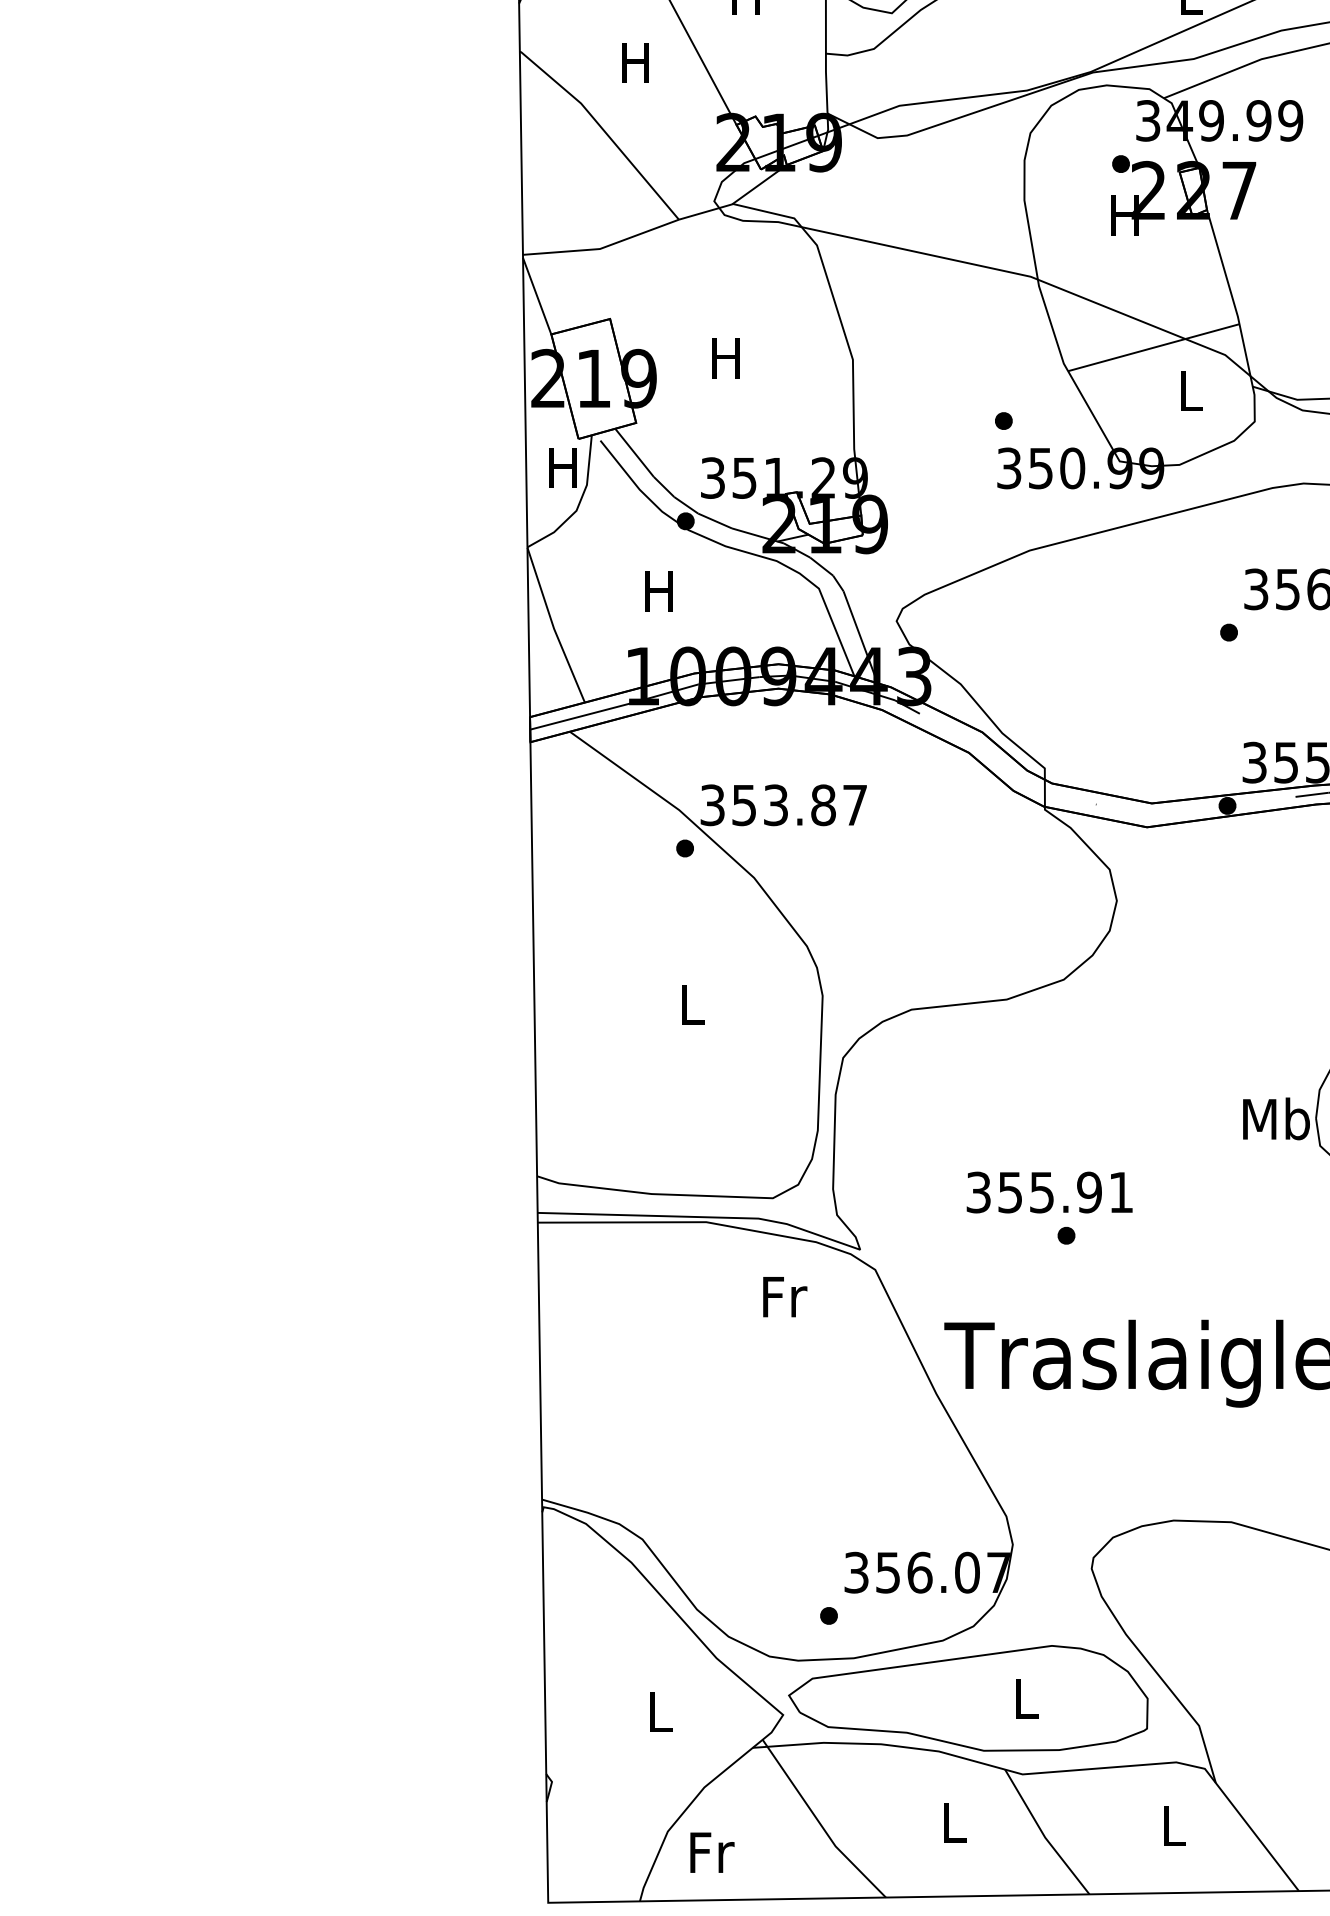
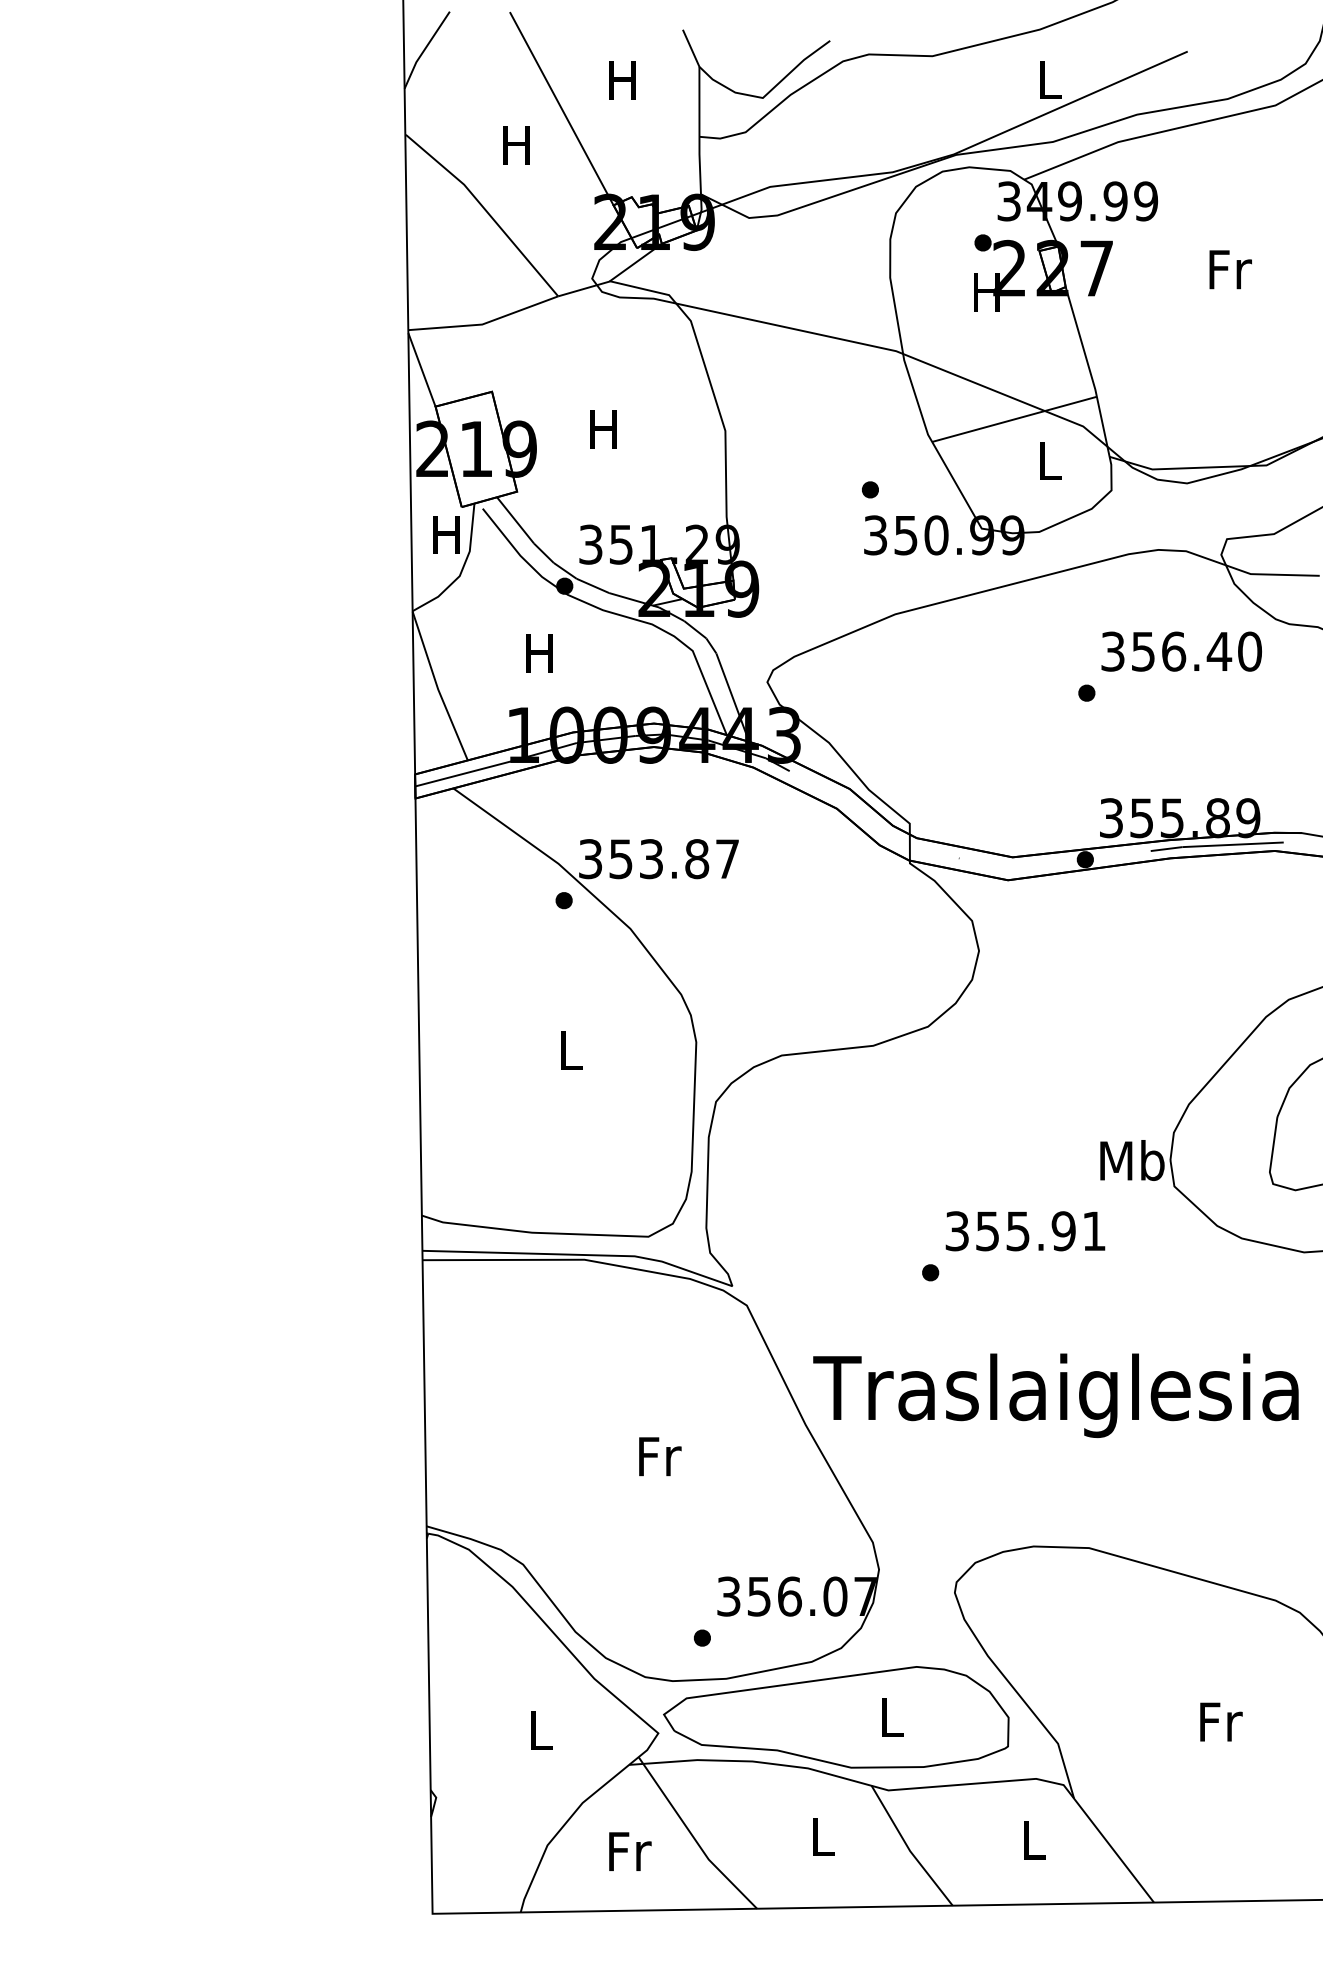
text: (1049, 1192) -> (1025, 1231), moved
text: (785, 1296) -> (660, 1456), moved
text: (712, 1852) -> (630, 1851), moved

